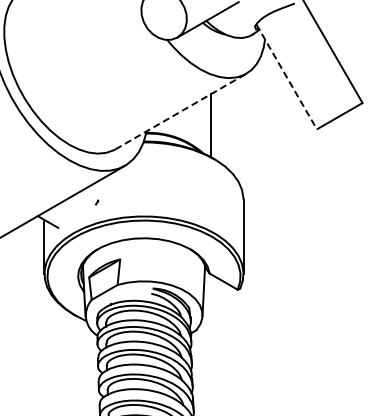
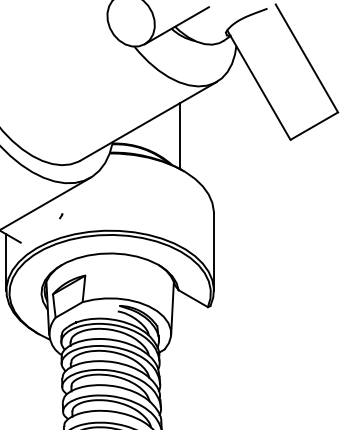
line: (286, 76) -> (258, 84), dashed -> solid
line: (180, 111) -> (148, 121), dashed -> solid

